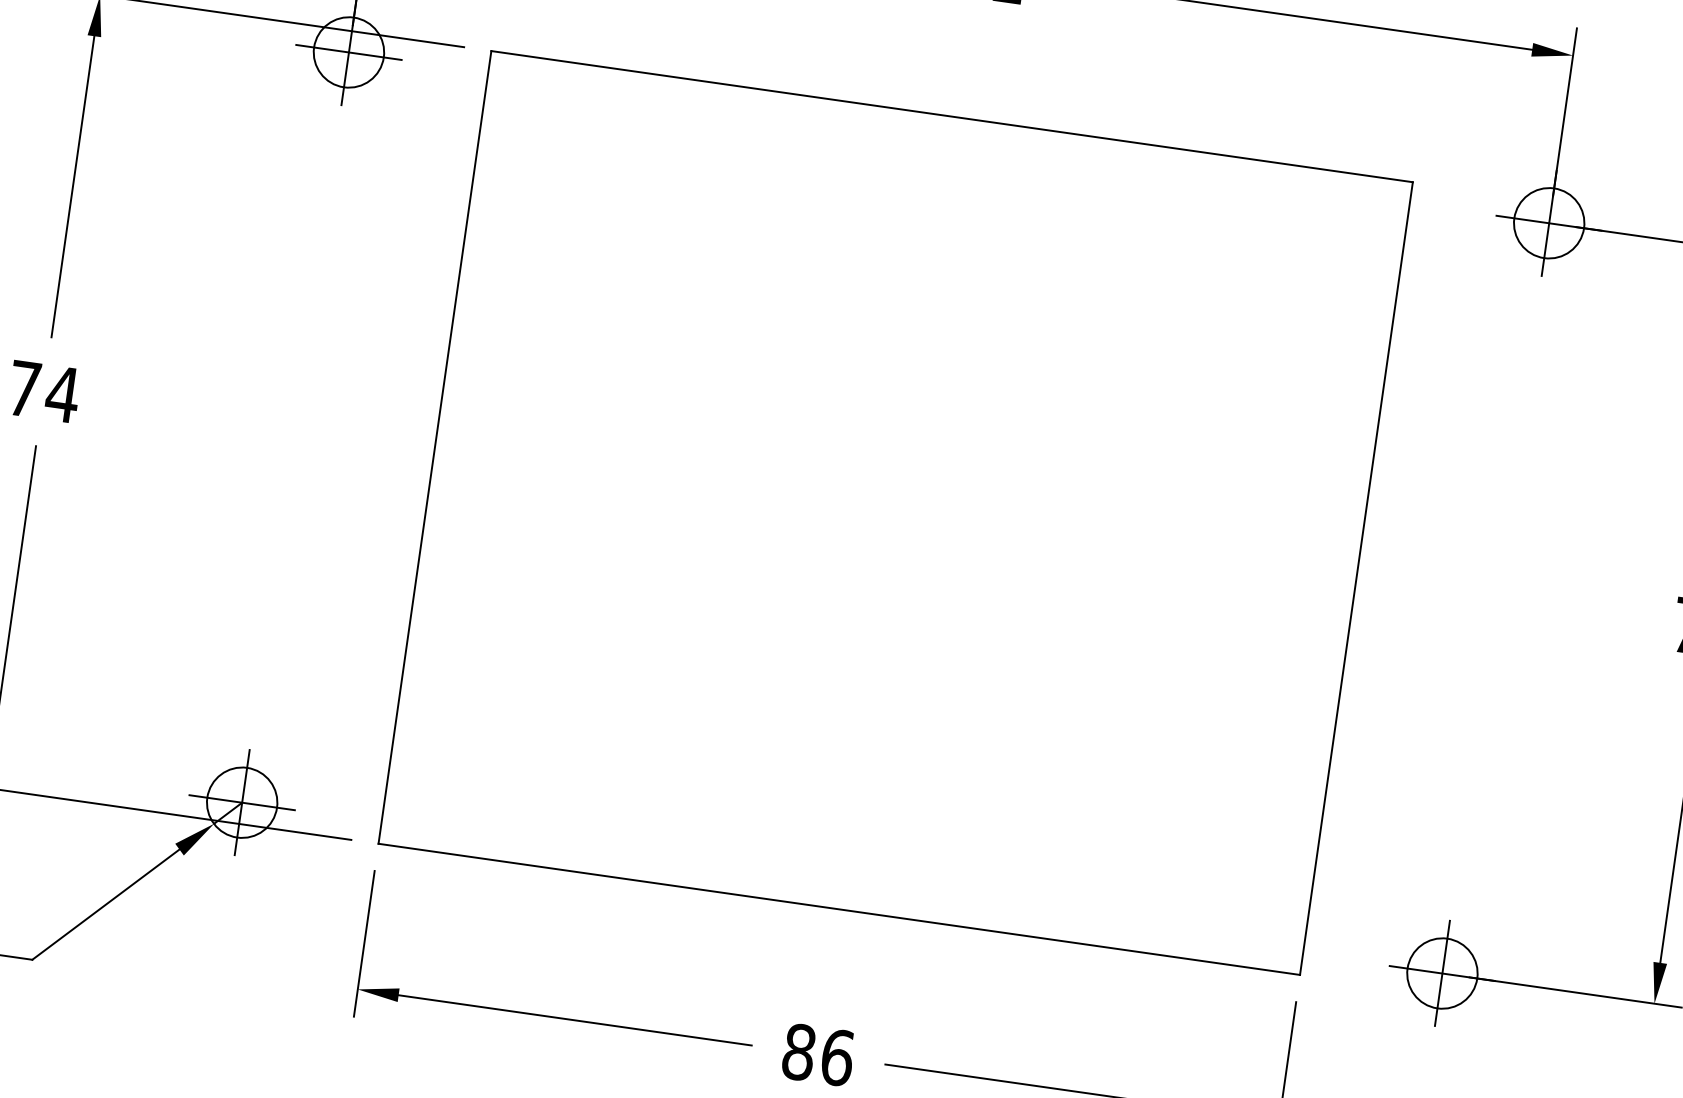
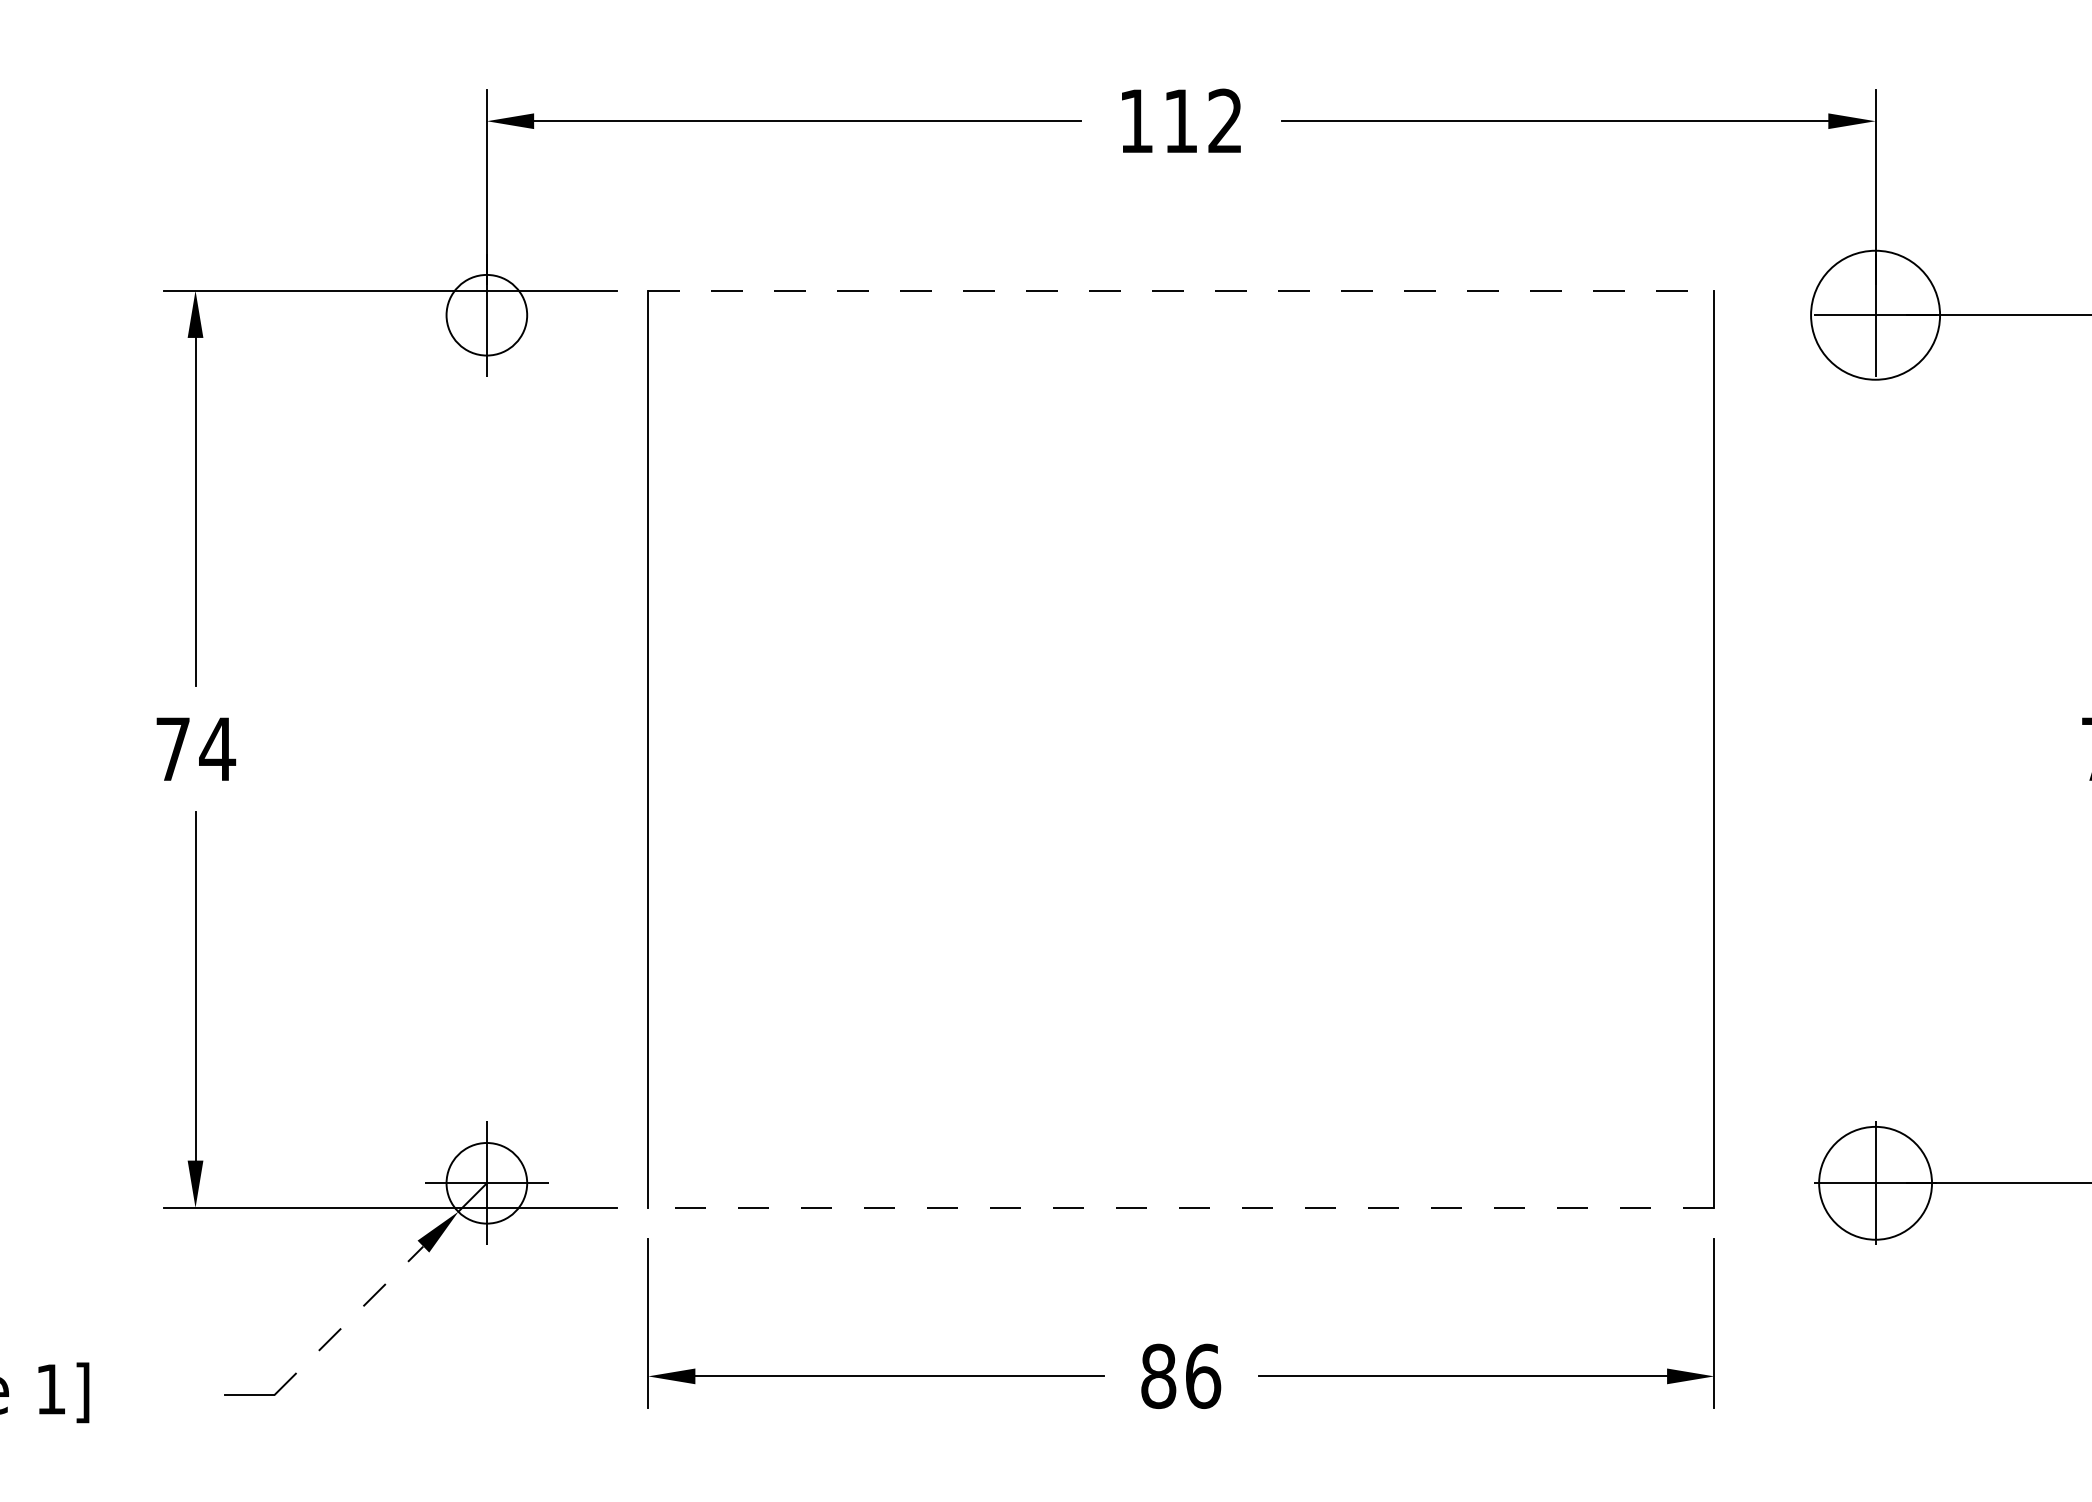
line: (348, 52) -> (486, 315), removed
line: (952, 116) -> (1181, 290), solid -> dashed
circle: (1549, 222) -> (1875, 314), size x1.6
line: (106, 904) -> (349, 1320), solid -> dashed
line: (838, 908) -> (1180, 1207), solid -> dashed
circle: (1442, 972) -> (1875, 1182), size x1.4

